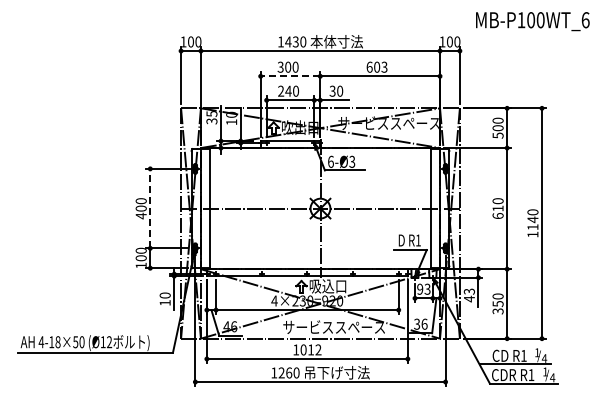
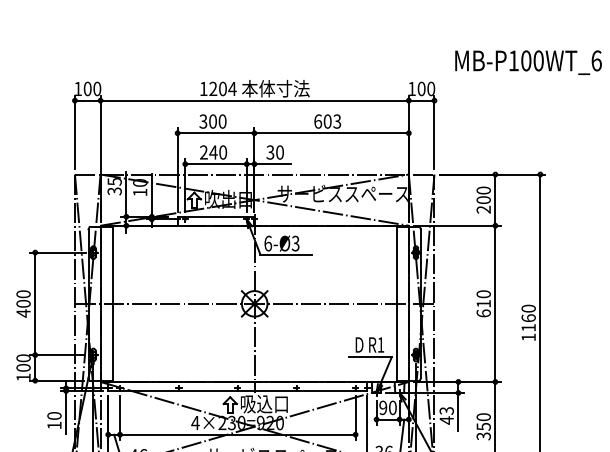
text: (295, 41) -> (222, 88), 1430 -> 1204
line: (290, 76) -> (216, 133), dashed -> solid
text: (497, 135) -> (482, 209), 500 -> 200
line: (150, 208) -> (35, 303), dashed -> solid
text: (532, 219) -> (528, 317), 1140 -> 1160
text: (427, 288) -> (392, 406), 93 -> 90

